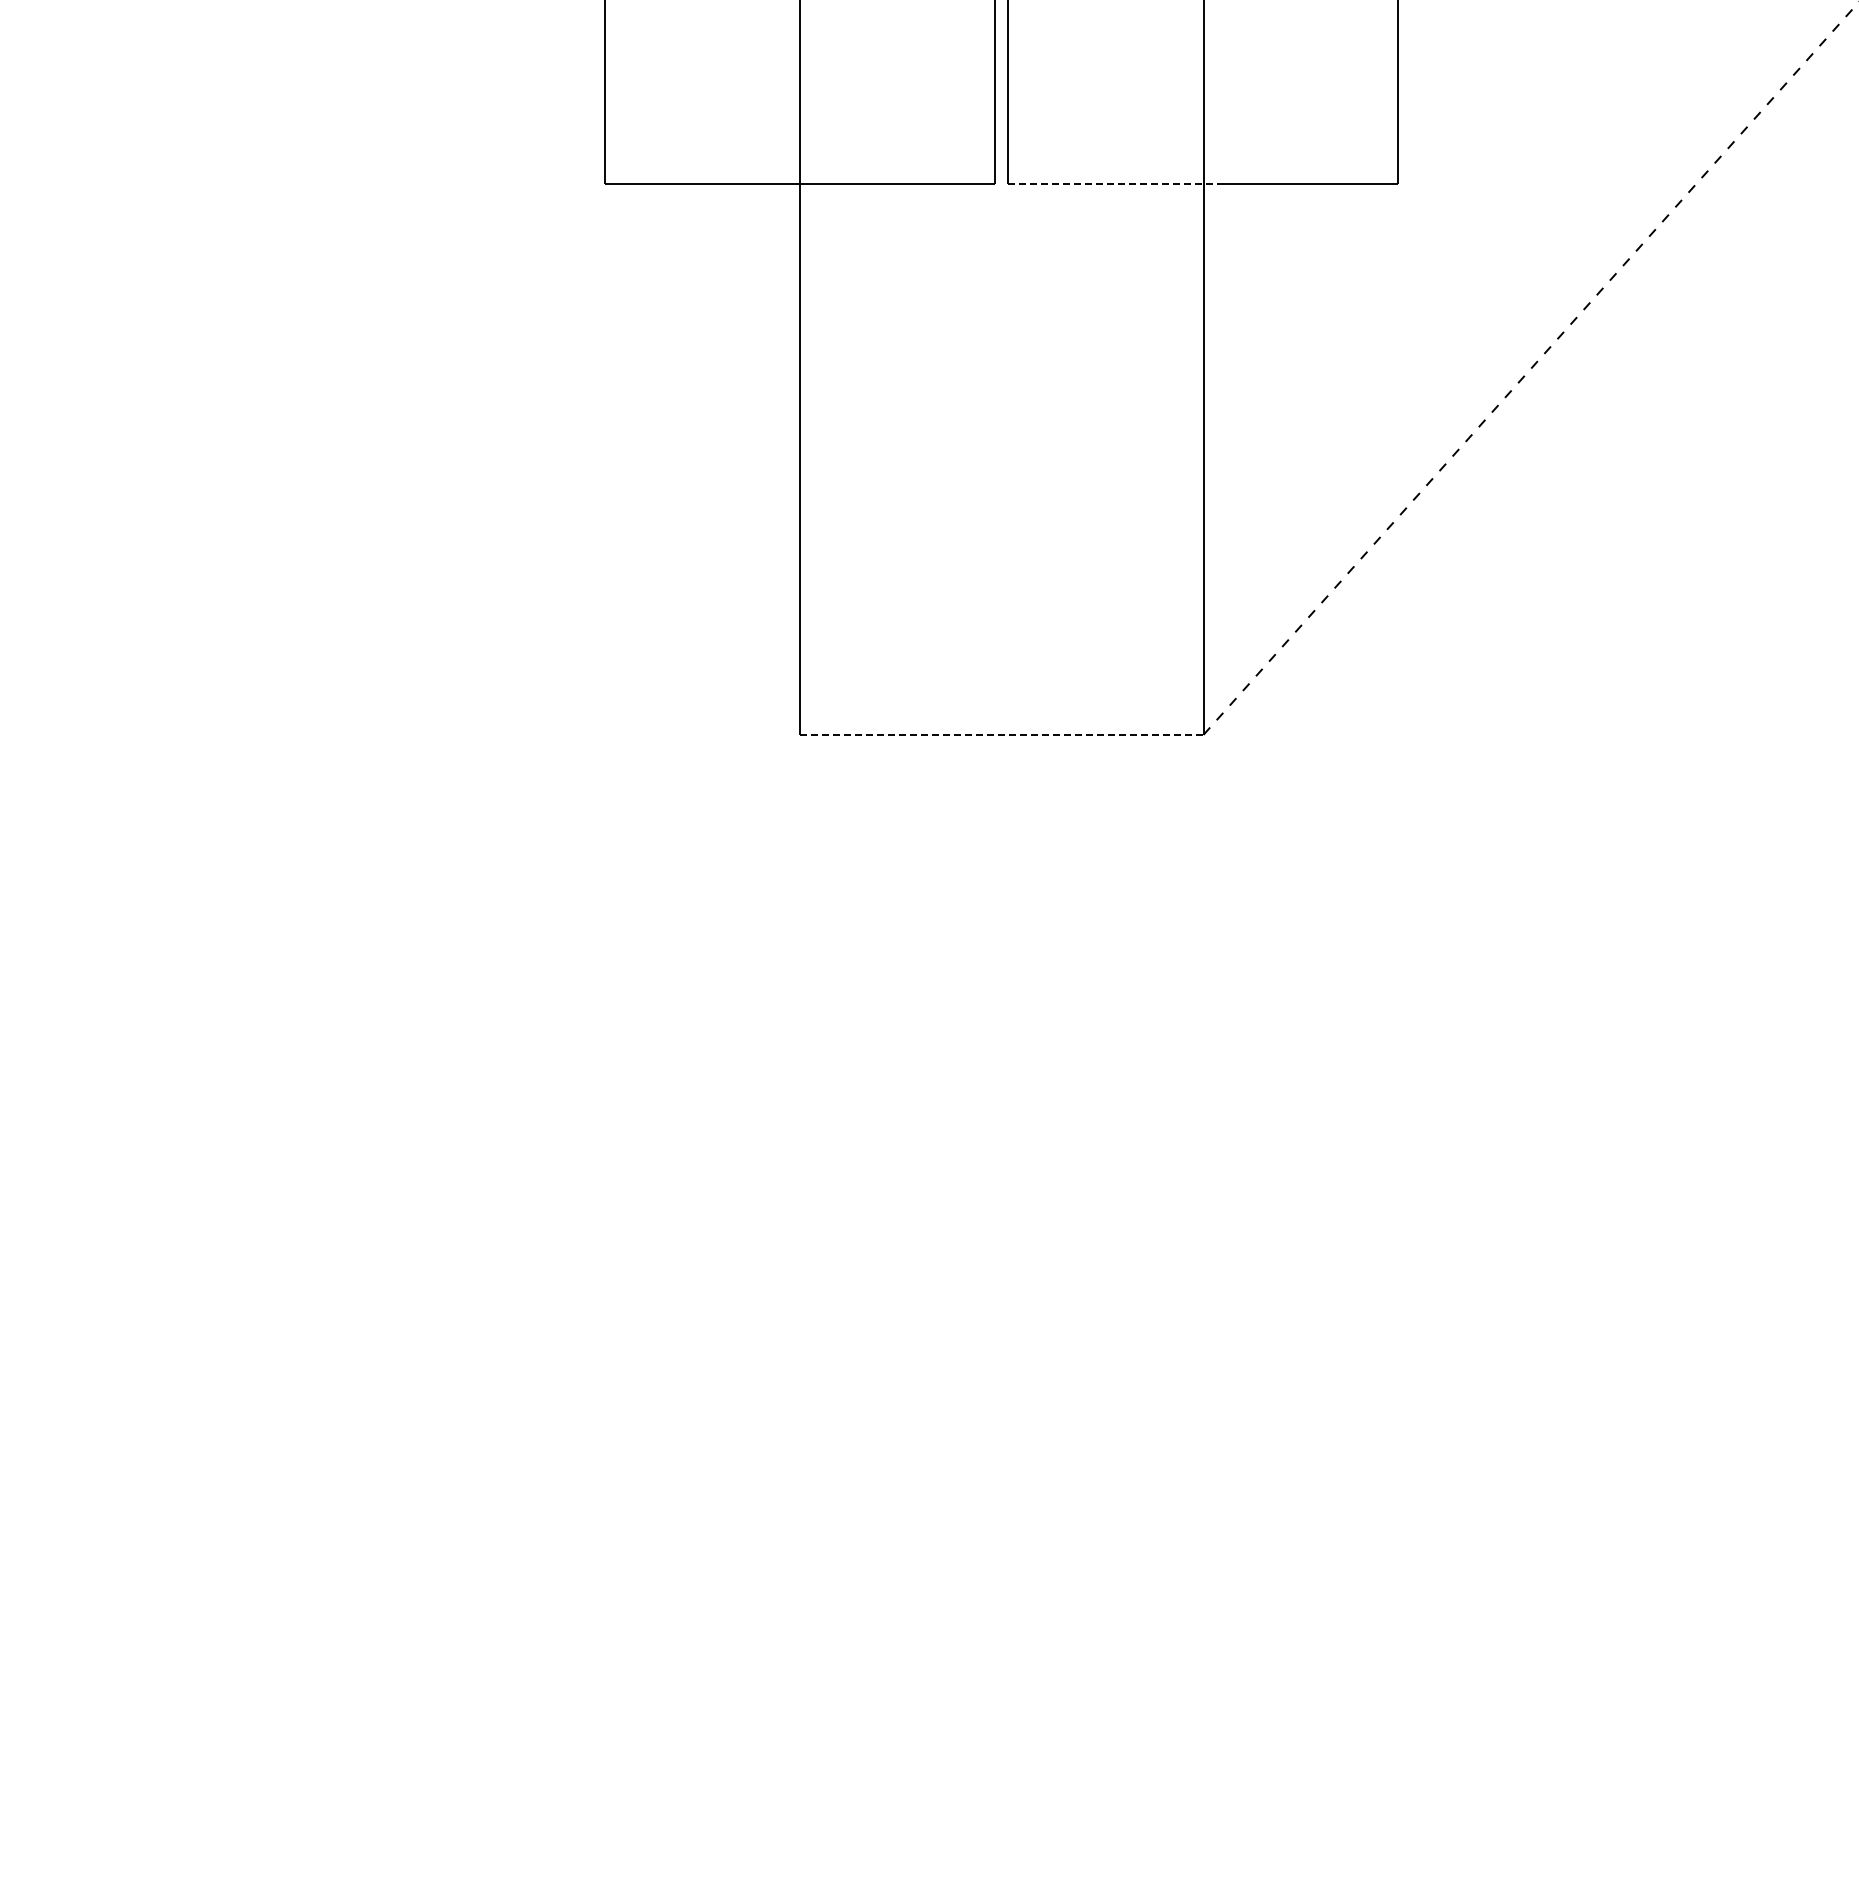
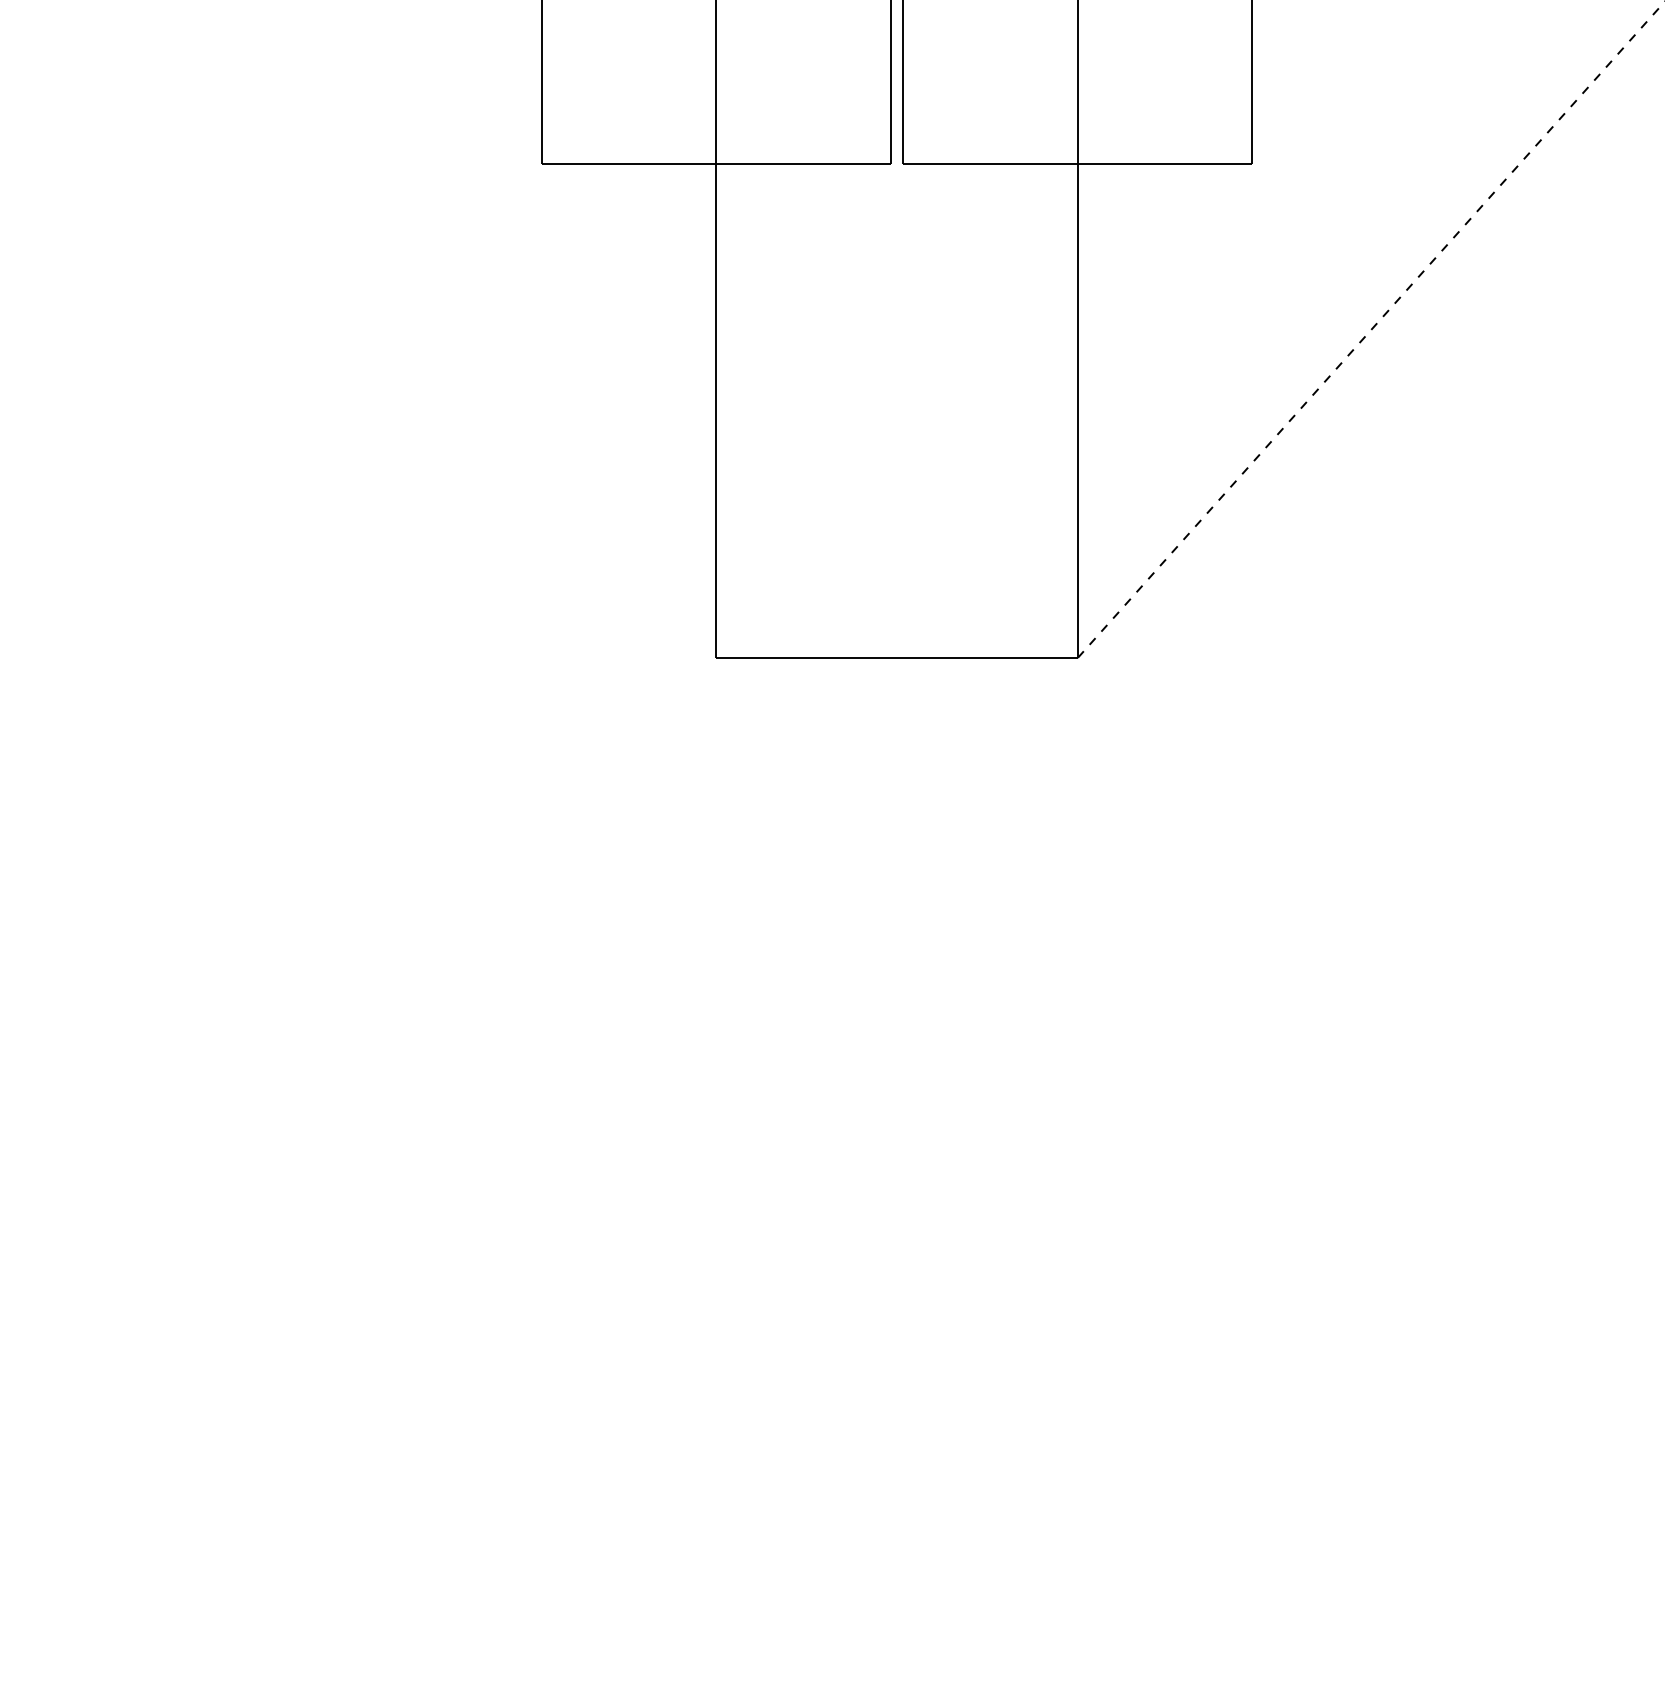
line: (1113, 183) -> (997, 164), dashed -> solid
line: (1001, 734) -> (896, 657), dashed -> solid

